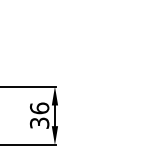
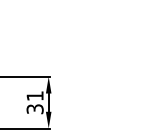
text: (39, 108) -> (35, 96), 36 -> 31

